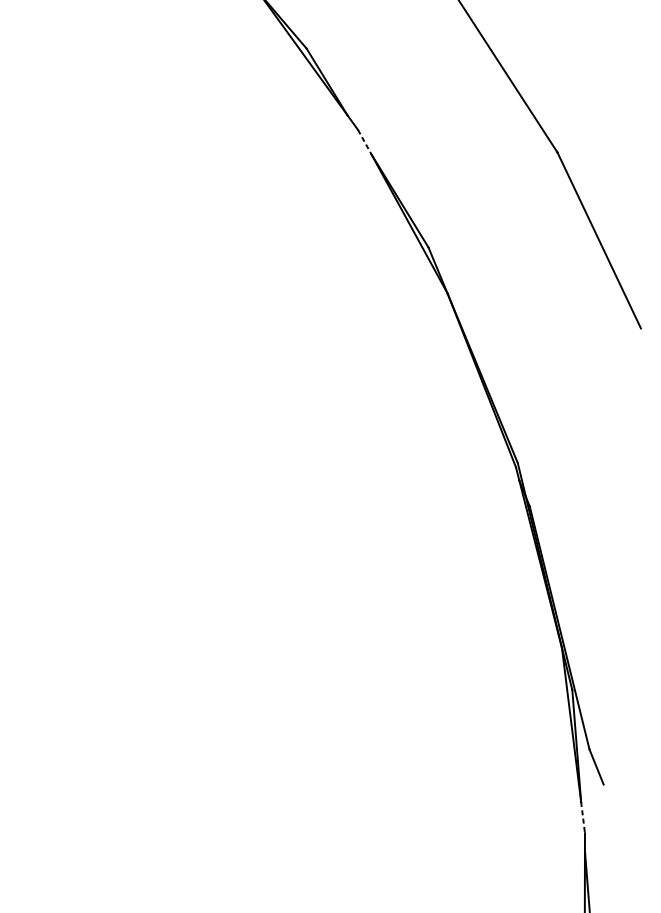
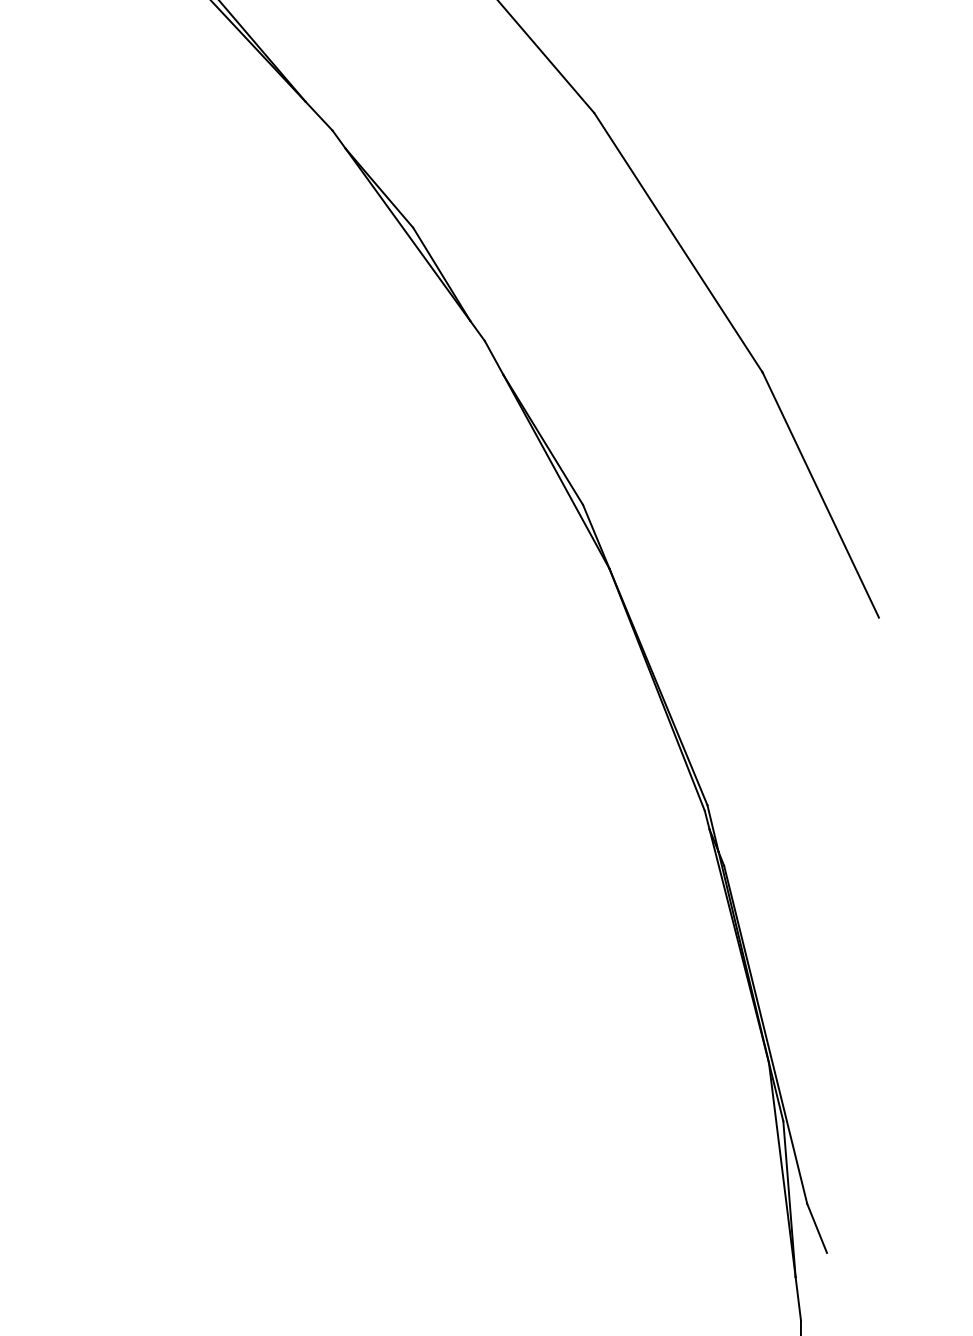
line: (364, 142) -> (494, 358), dashed -> solid
line: (583, 817) -> (798, 1298), dashed -> solid

